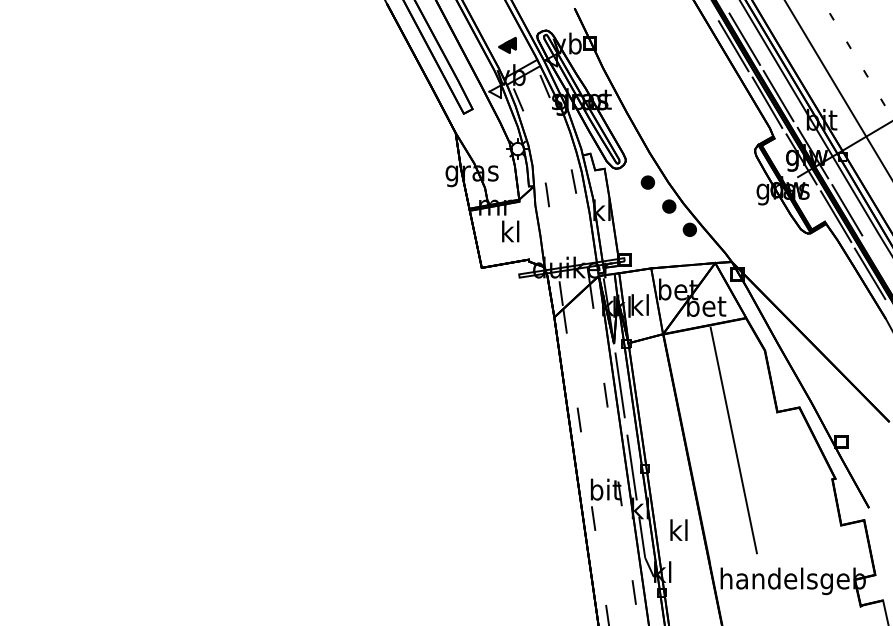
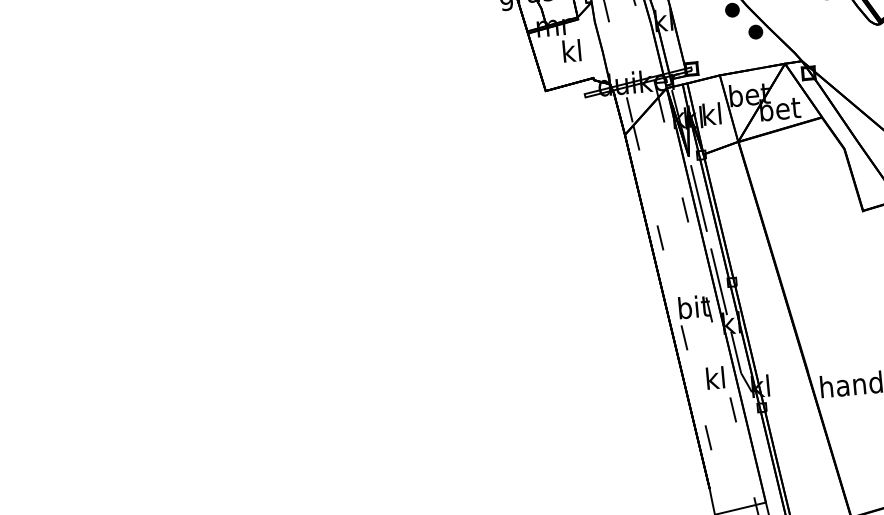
line: (733, 440) -> (820, 244), removed
text: (678, 529) -> (714, 377), moved

